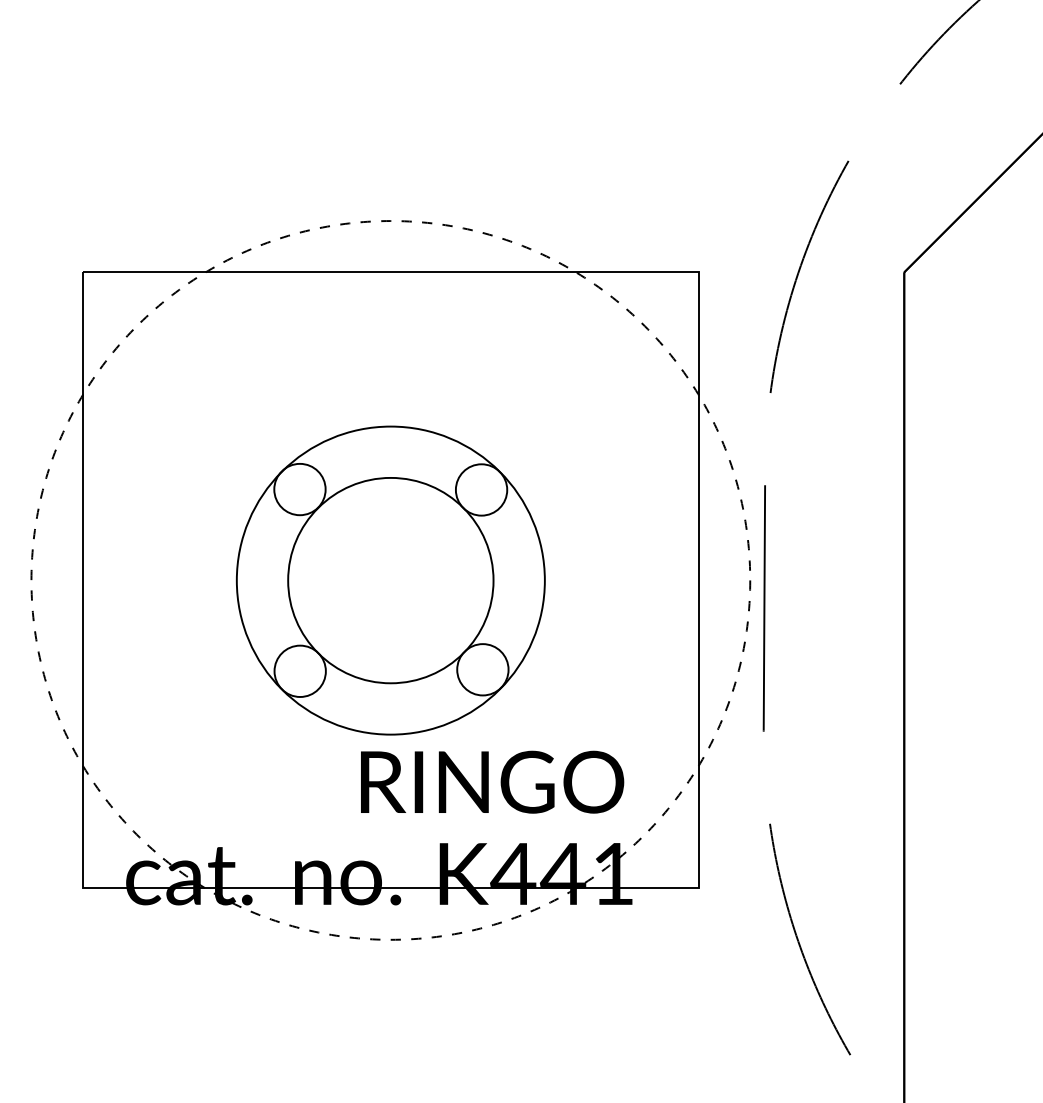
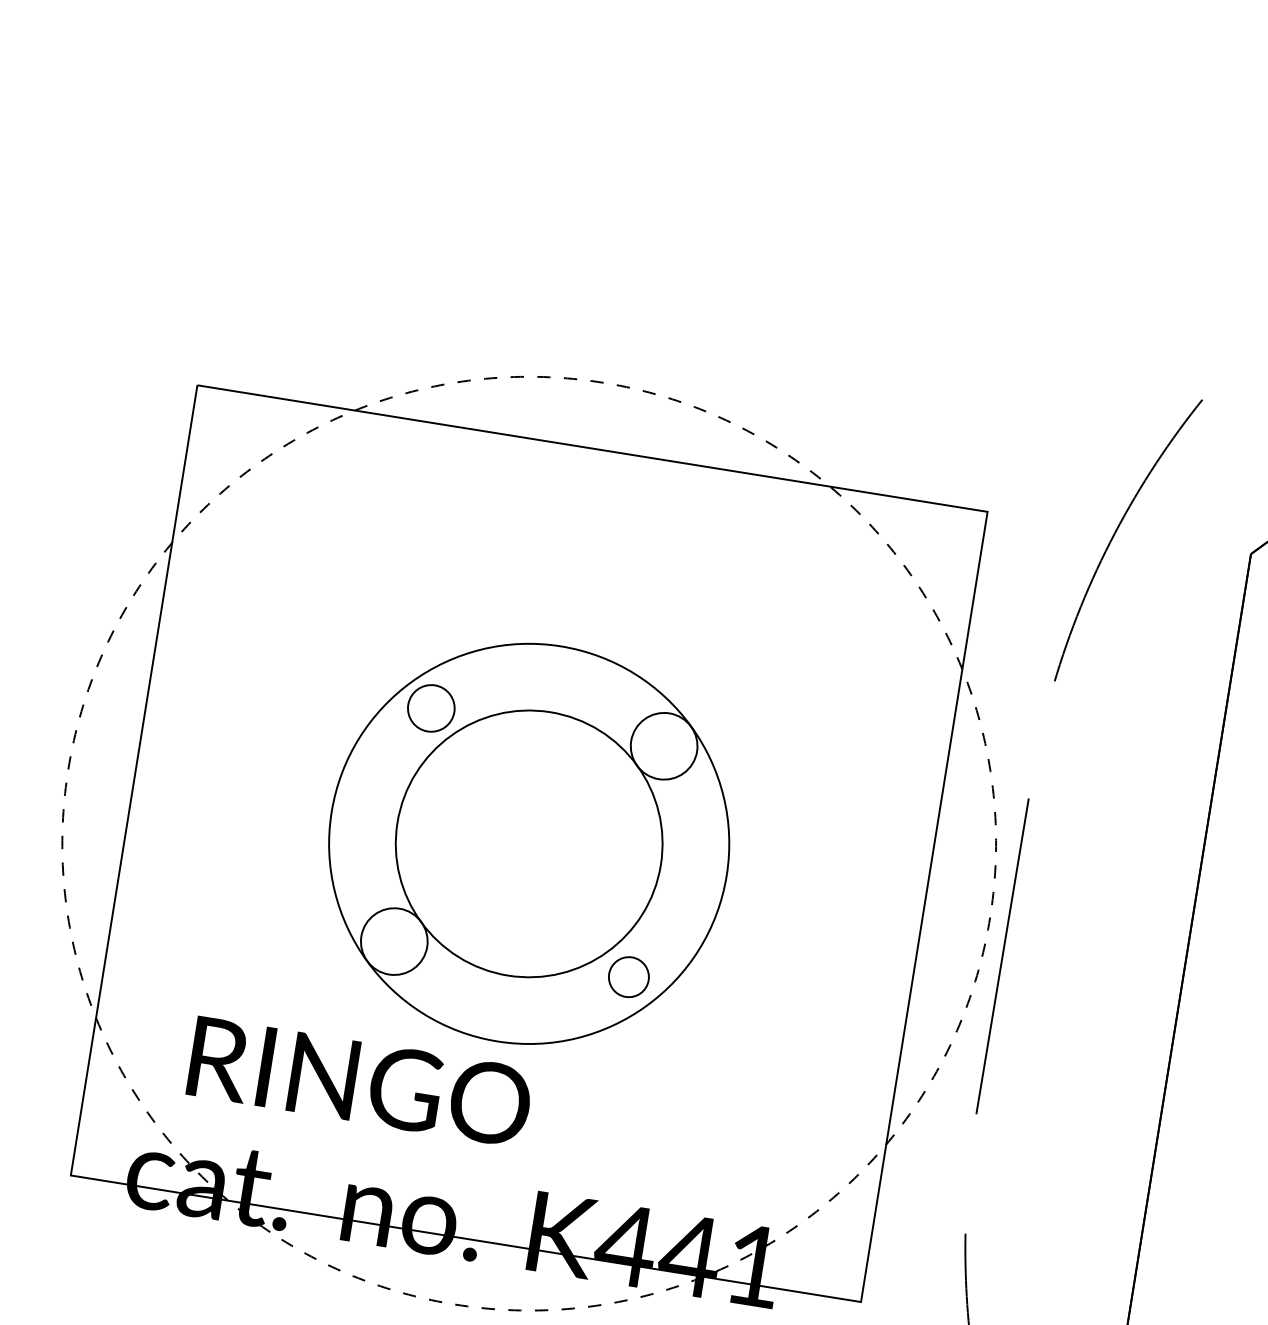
circle: (299, 489) -> (430, 708), size x0.7
circle: (482, 669) -> (628, 976), size x0.6
text: (492, 781) -> (360, 1081), moved

